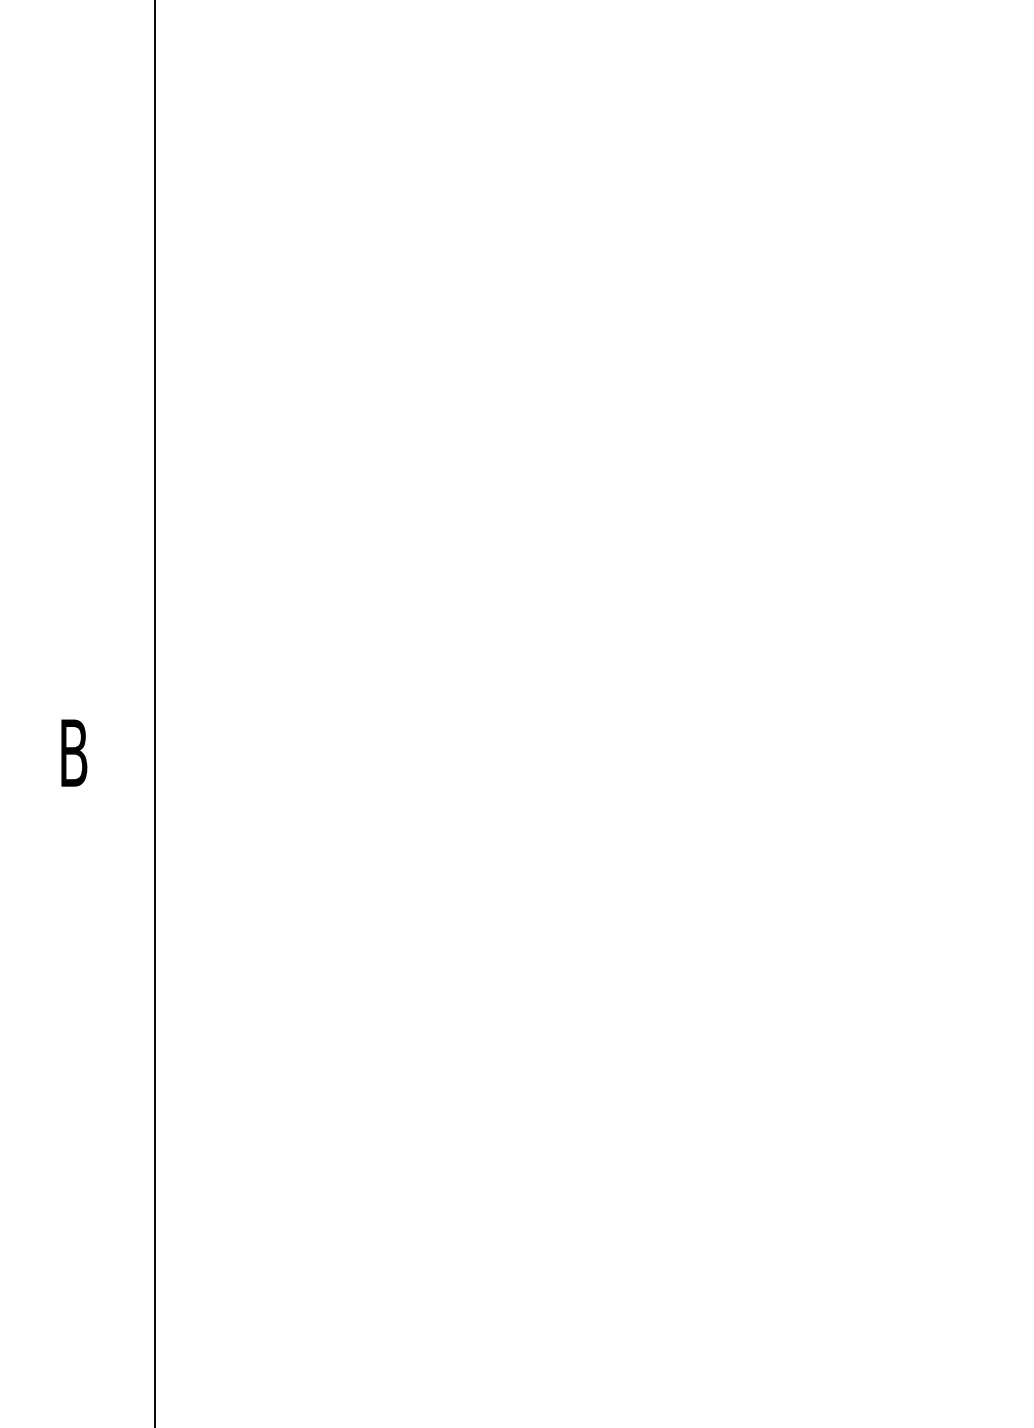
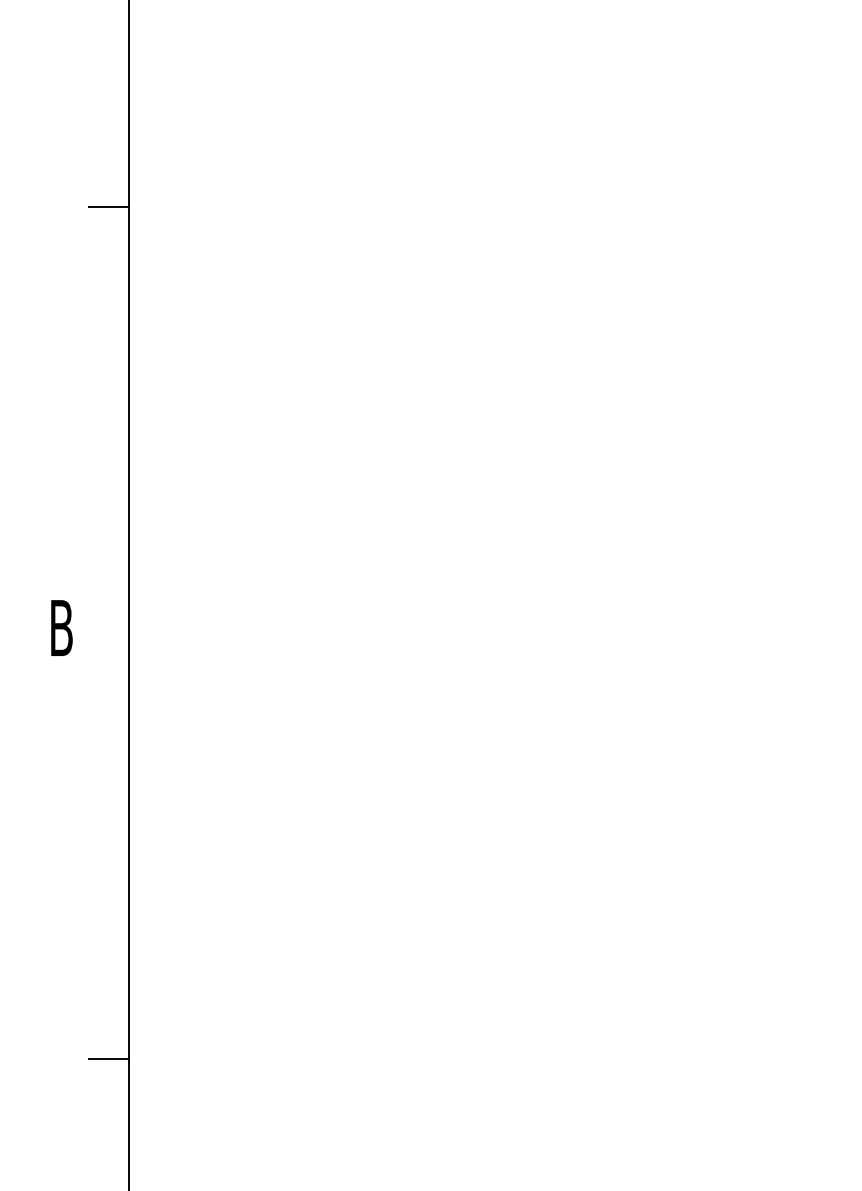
line: (130, 248) -> (108, 207), added
line: (130, 1269) -> (108, 1058), added

